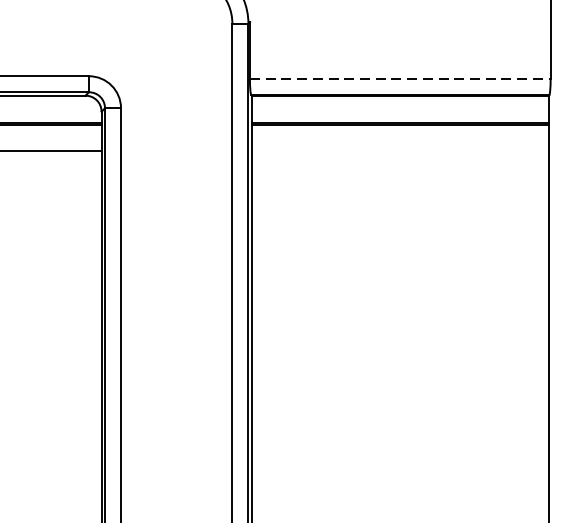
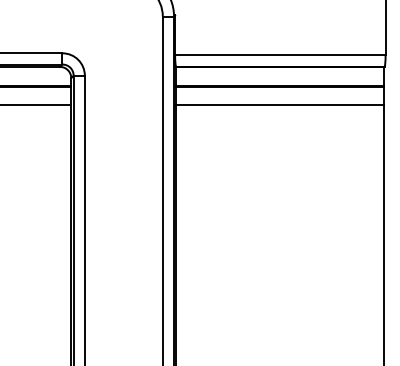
line: (400, 79) -> (280, 55), dashed -> solid
line: (400, 150) -> (280, 105), added

